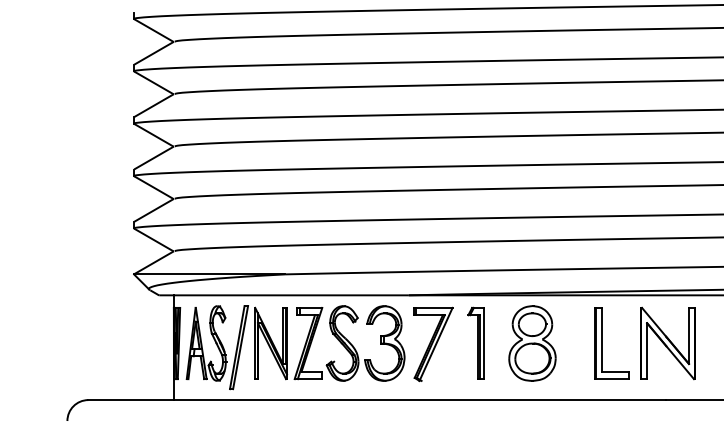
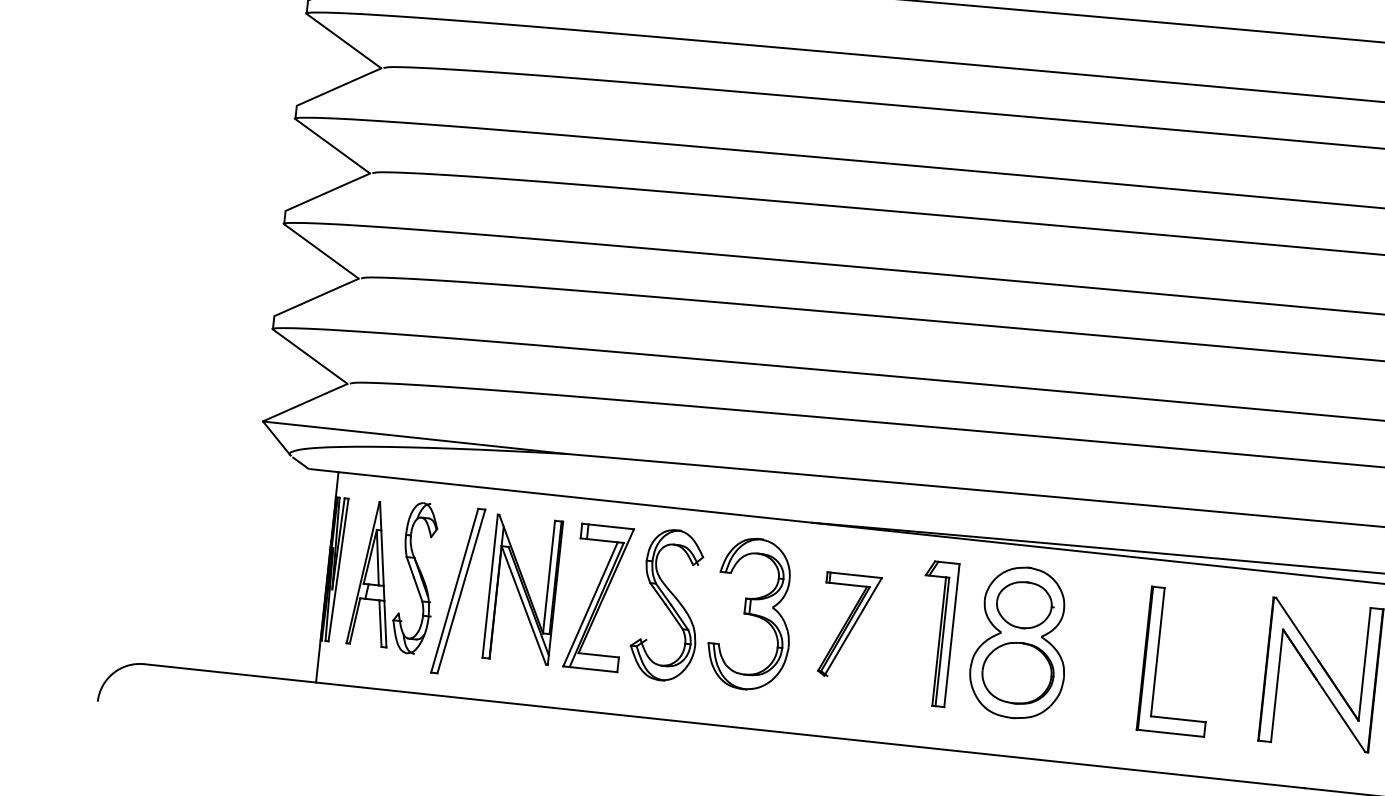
part: (532, 343) -> (1020, 642), moved
part: (602, 343) -> (1158, 659), moved
part: (433, 344) -> (849, 626), size x0.7

